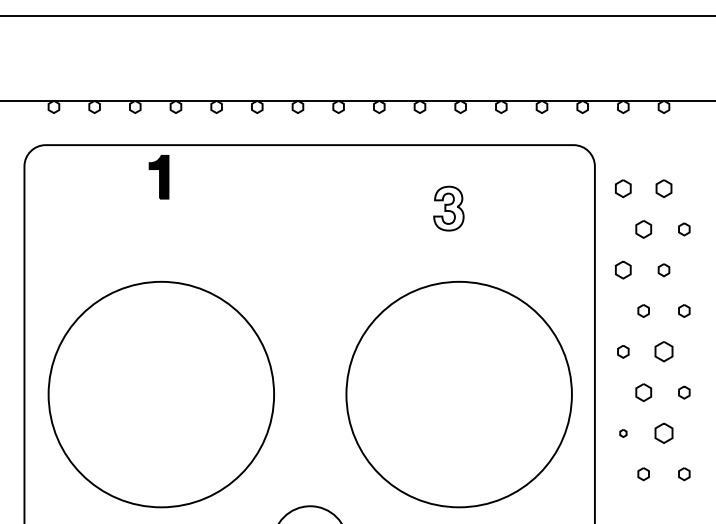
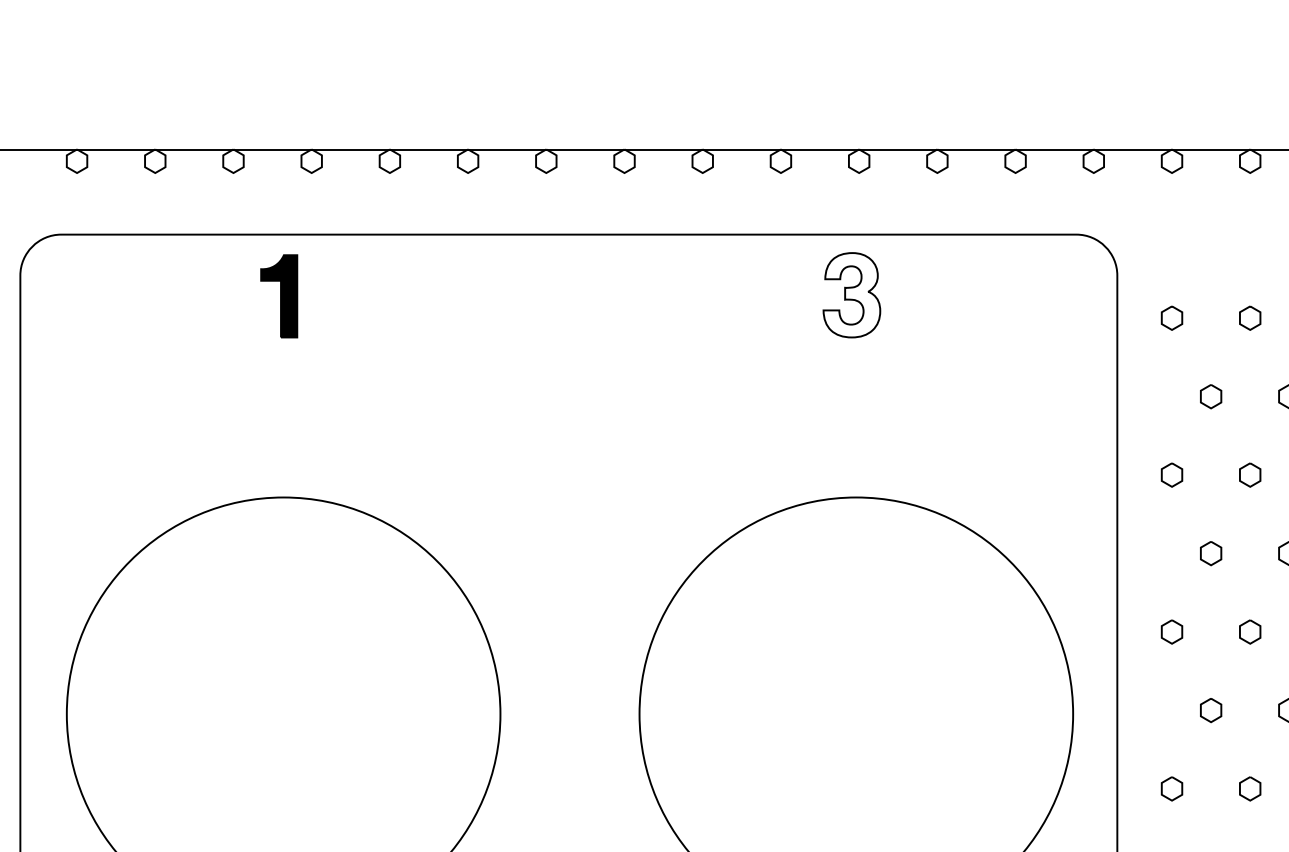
part: (623, 188) -> (1172, 318), size x0.71
part: (663, 188) -> (1249, 318), size x0.71
part: (448, 208) -> (851, 294), moved
part: (643, 229) -> (1210, 396), size x0.71
part: (623, 270) -> (1172, 475), size x0.71
part: (663, 351) -> (1249, 631), size x0.62
part: (643, 392) -> (1210, 710), size x0.71
part: (623, 433) -> (1172, 789), size x1.67
part: (663, 433) -> (1249, 789), size x0.62

